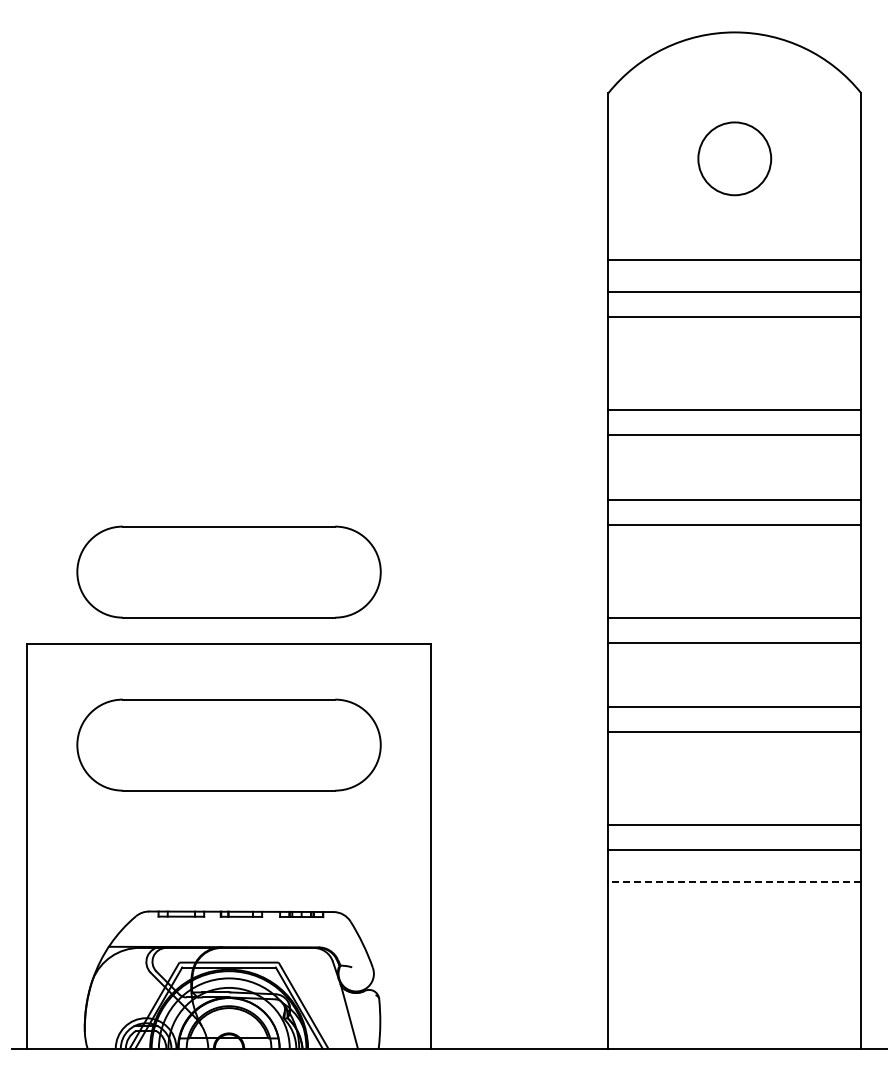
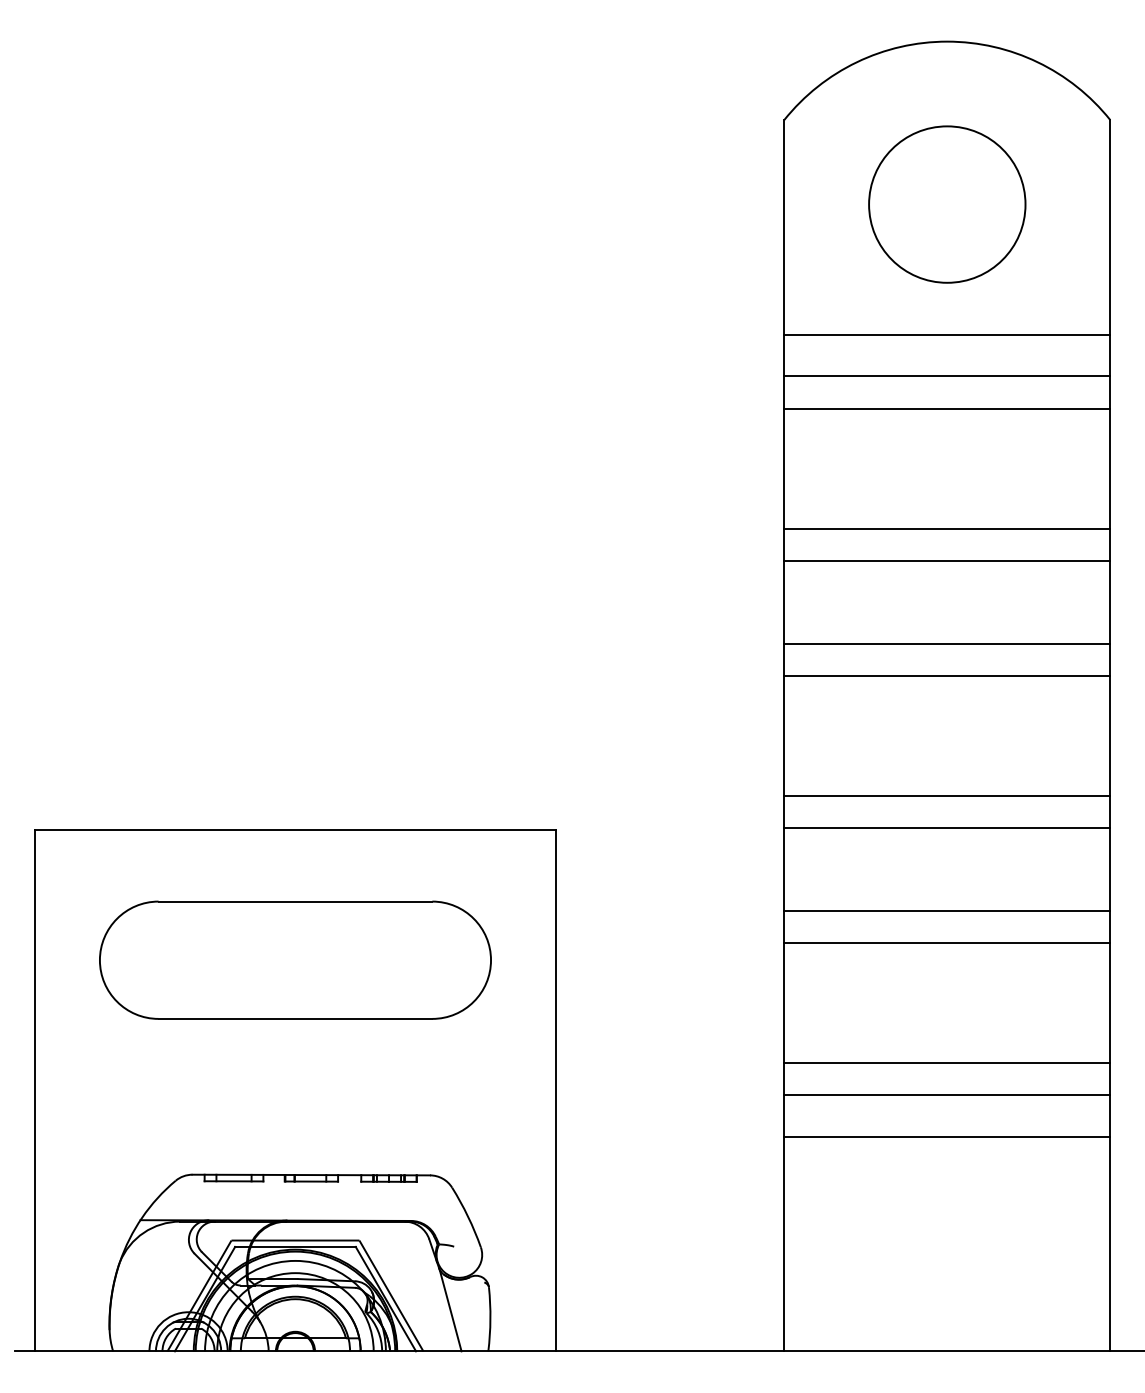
circle: (734, 158) -> (946, 204), size x1.67
part: (228, 571) -> (294, 736), removed
line: (734, 882) -> (946, 1137), dashed -> solid

